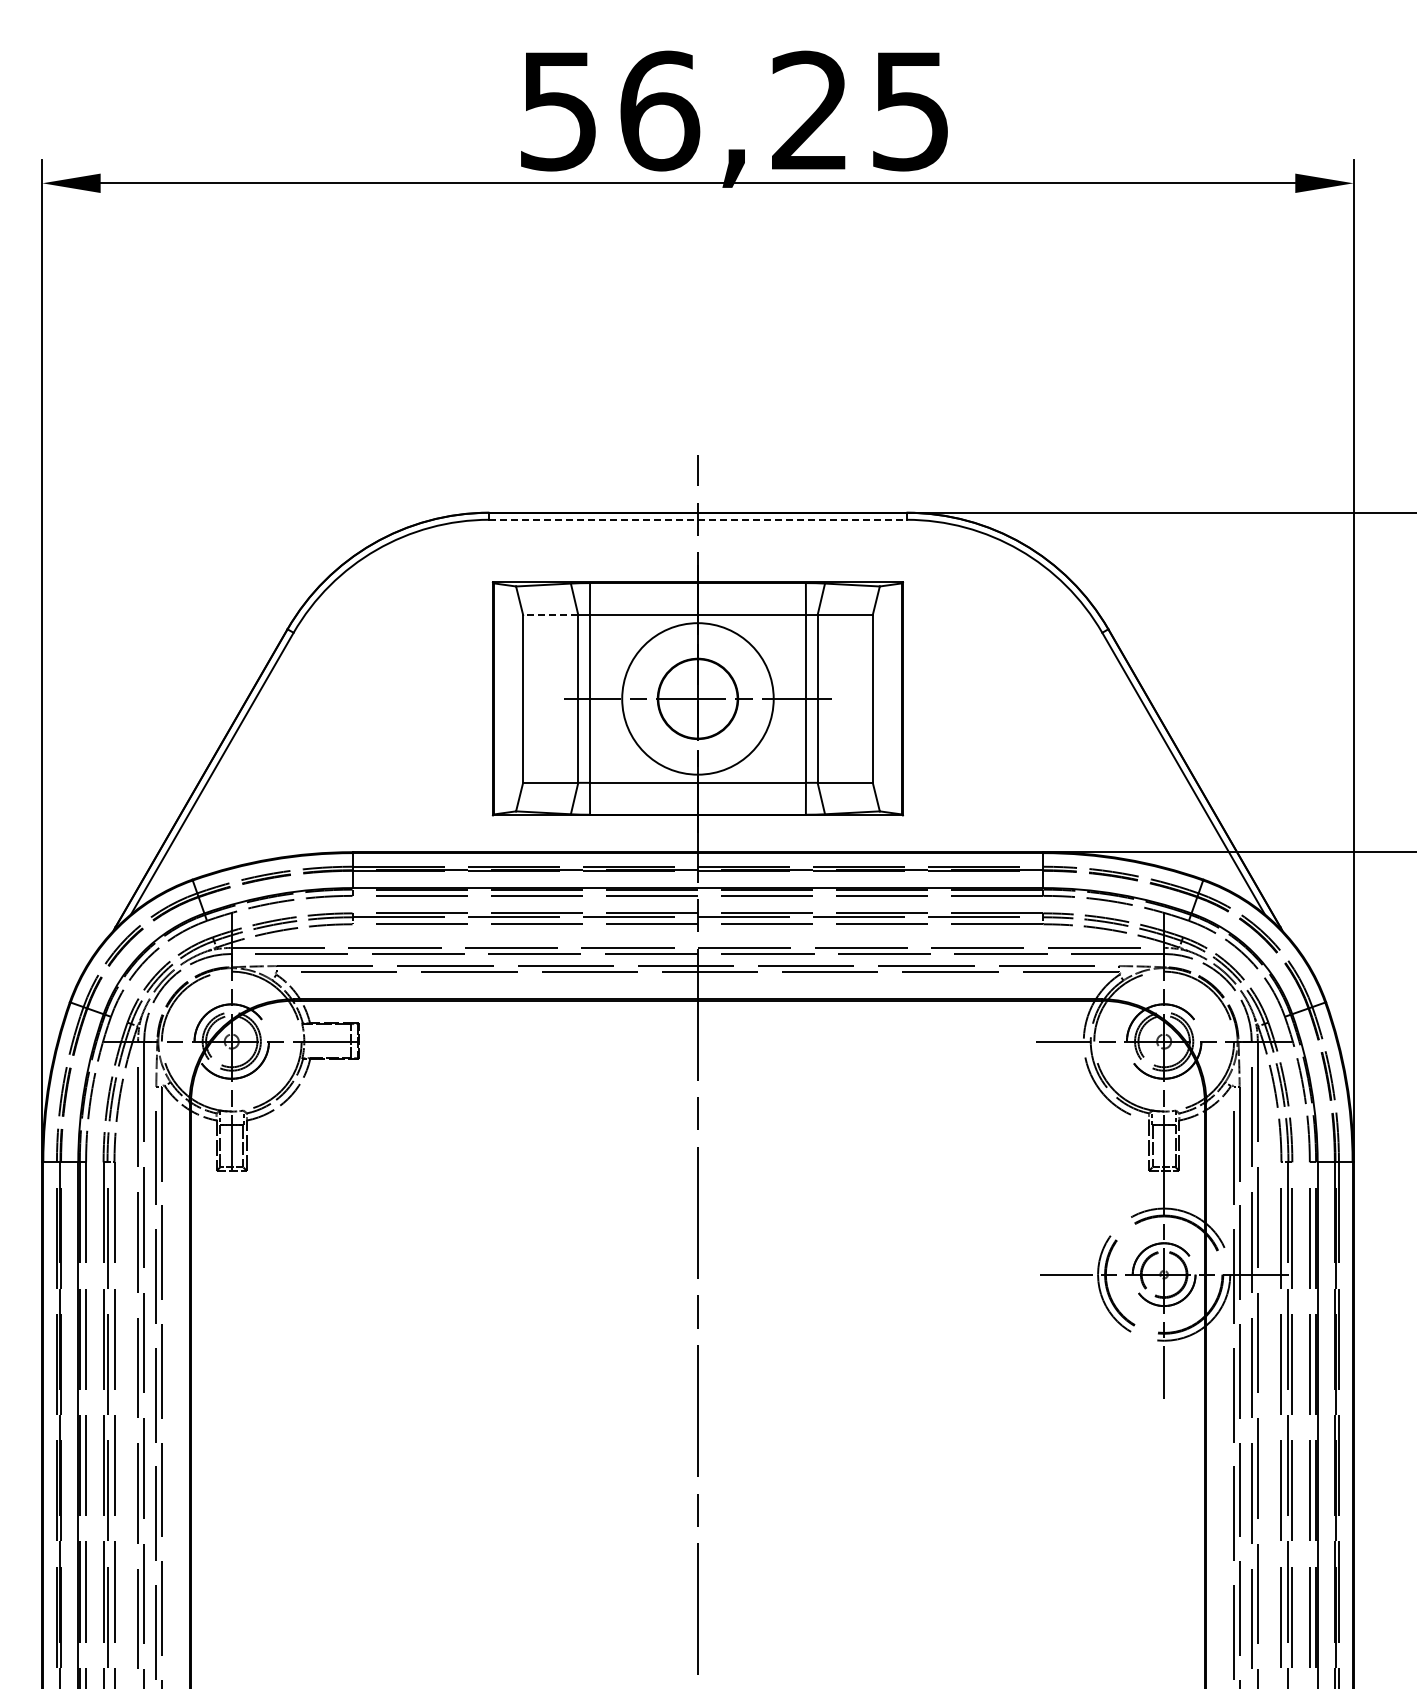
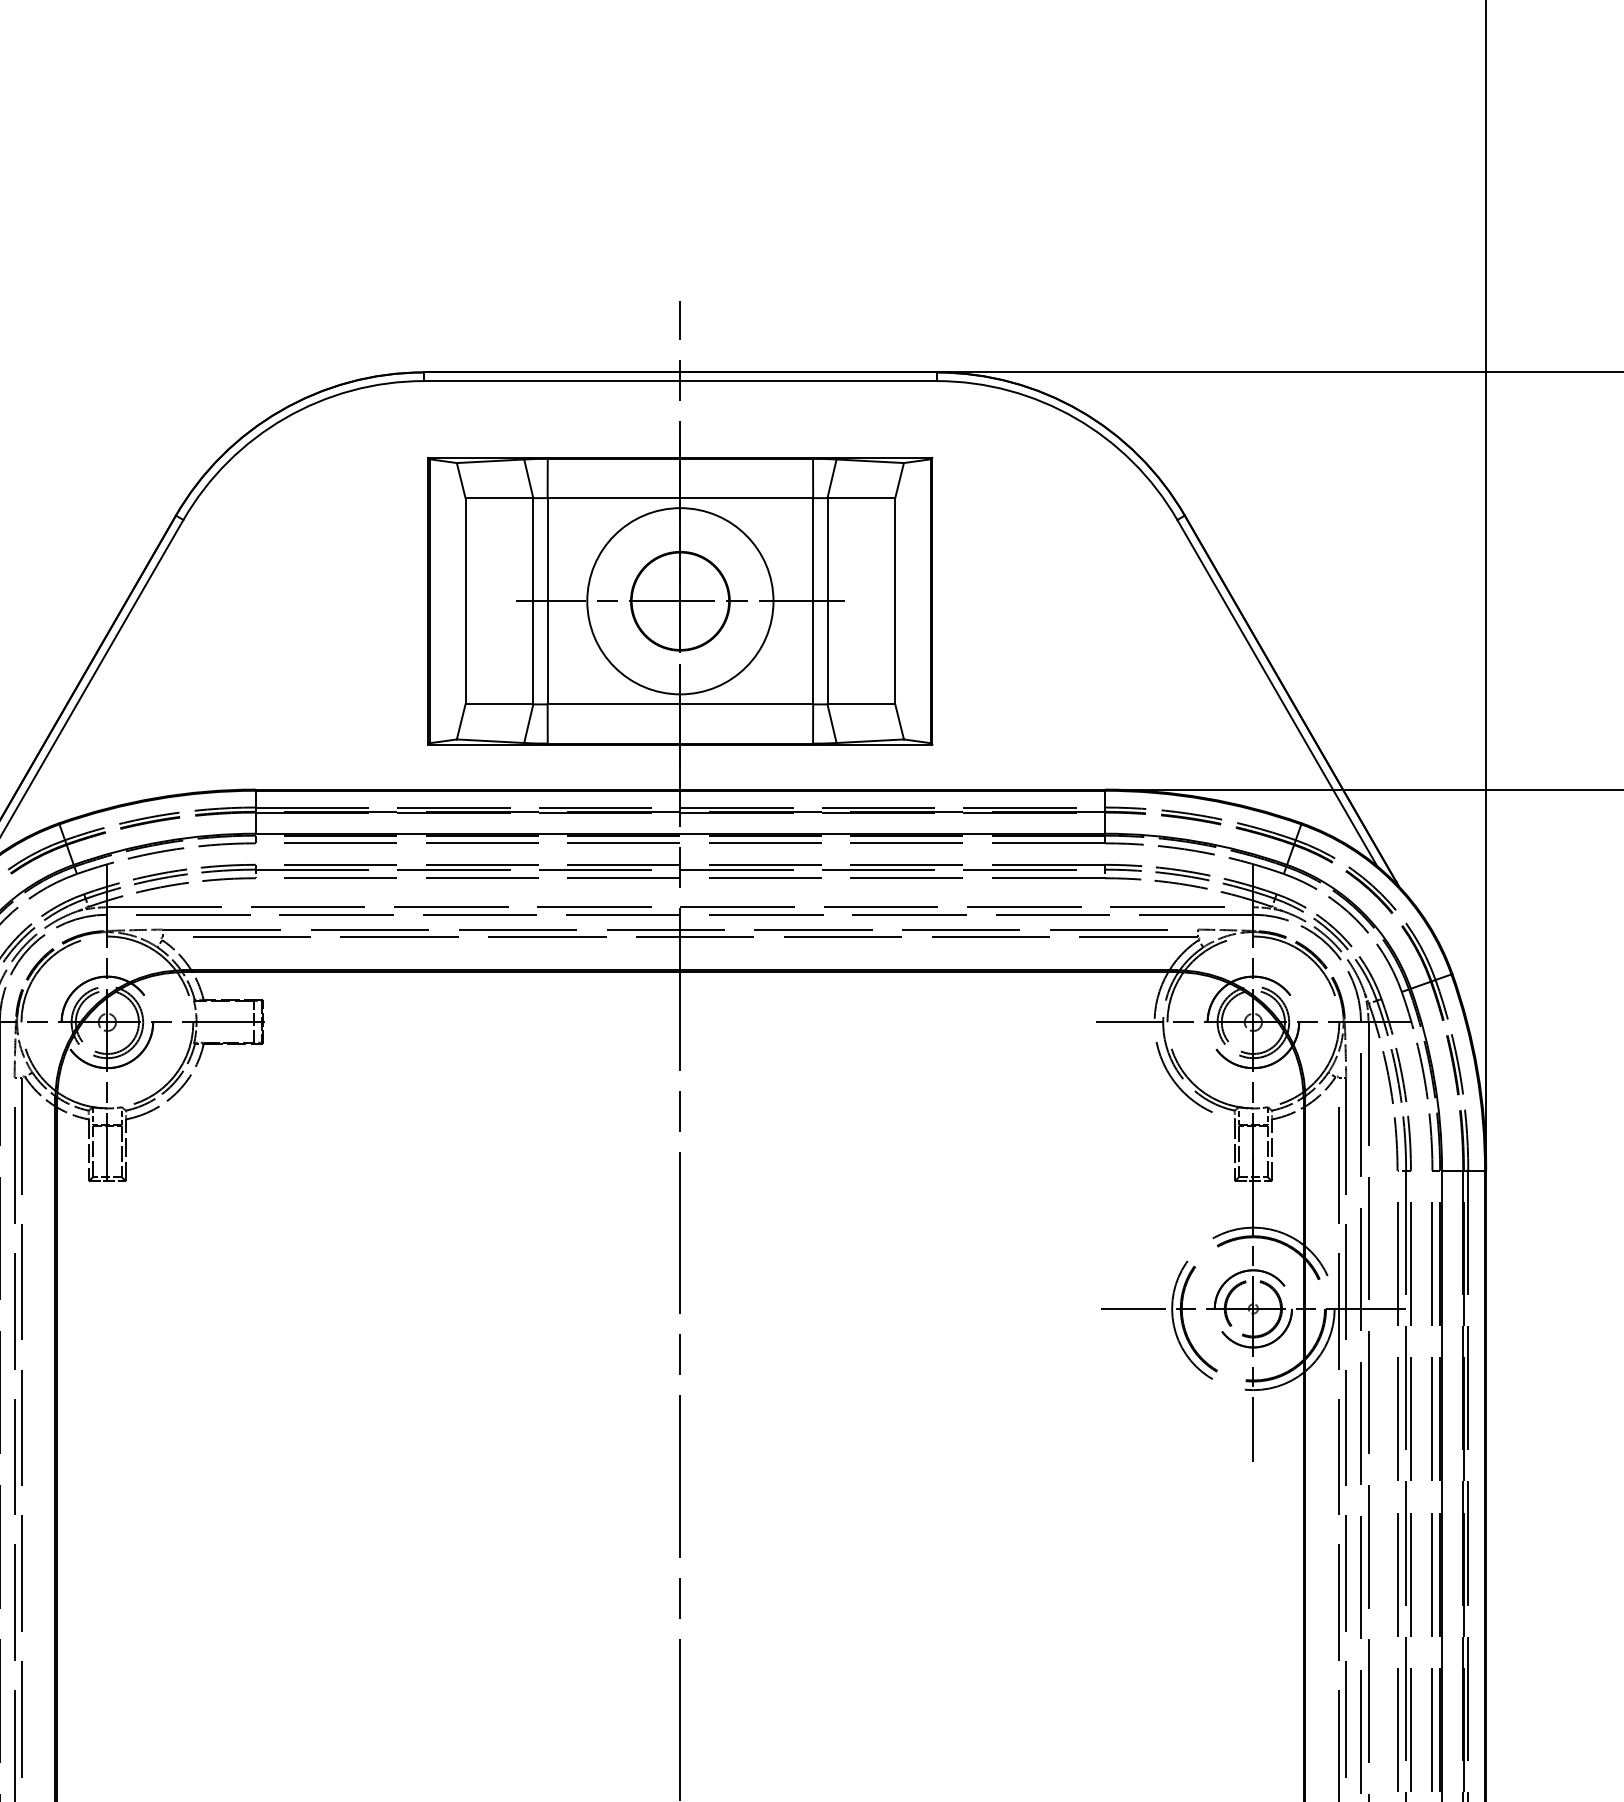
line: (697, 519) -> (679, 380), dashed -> solid
line: (550, 615) -> (499, 498), dashed -> solid

